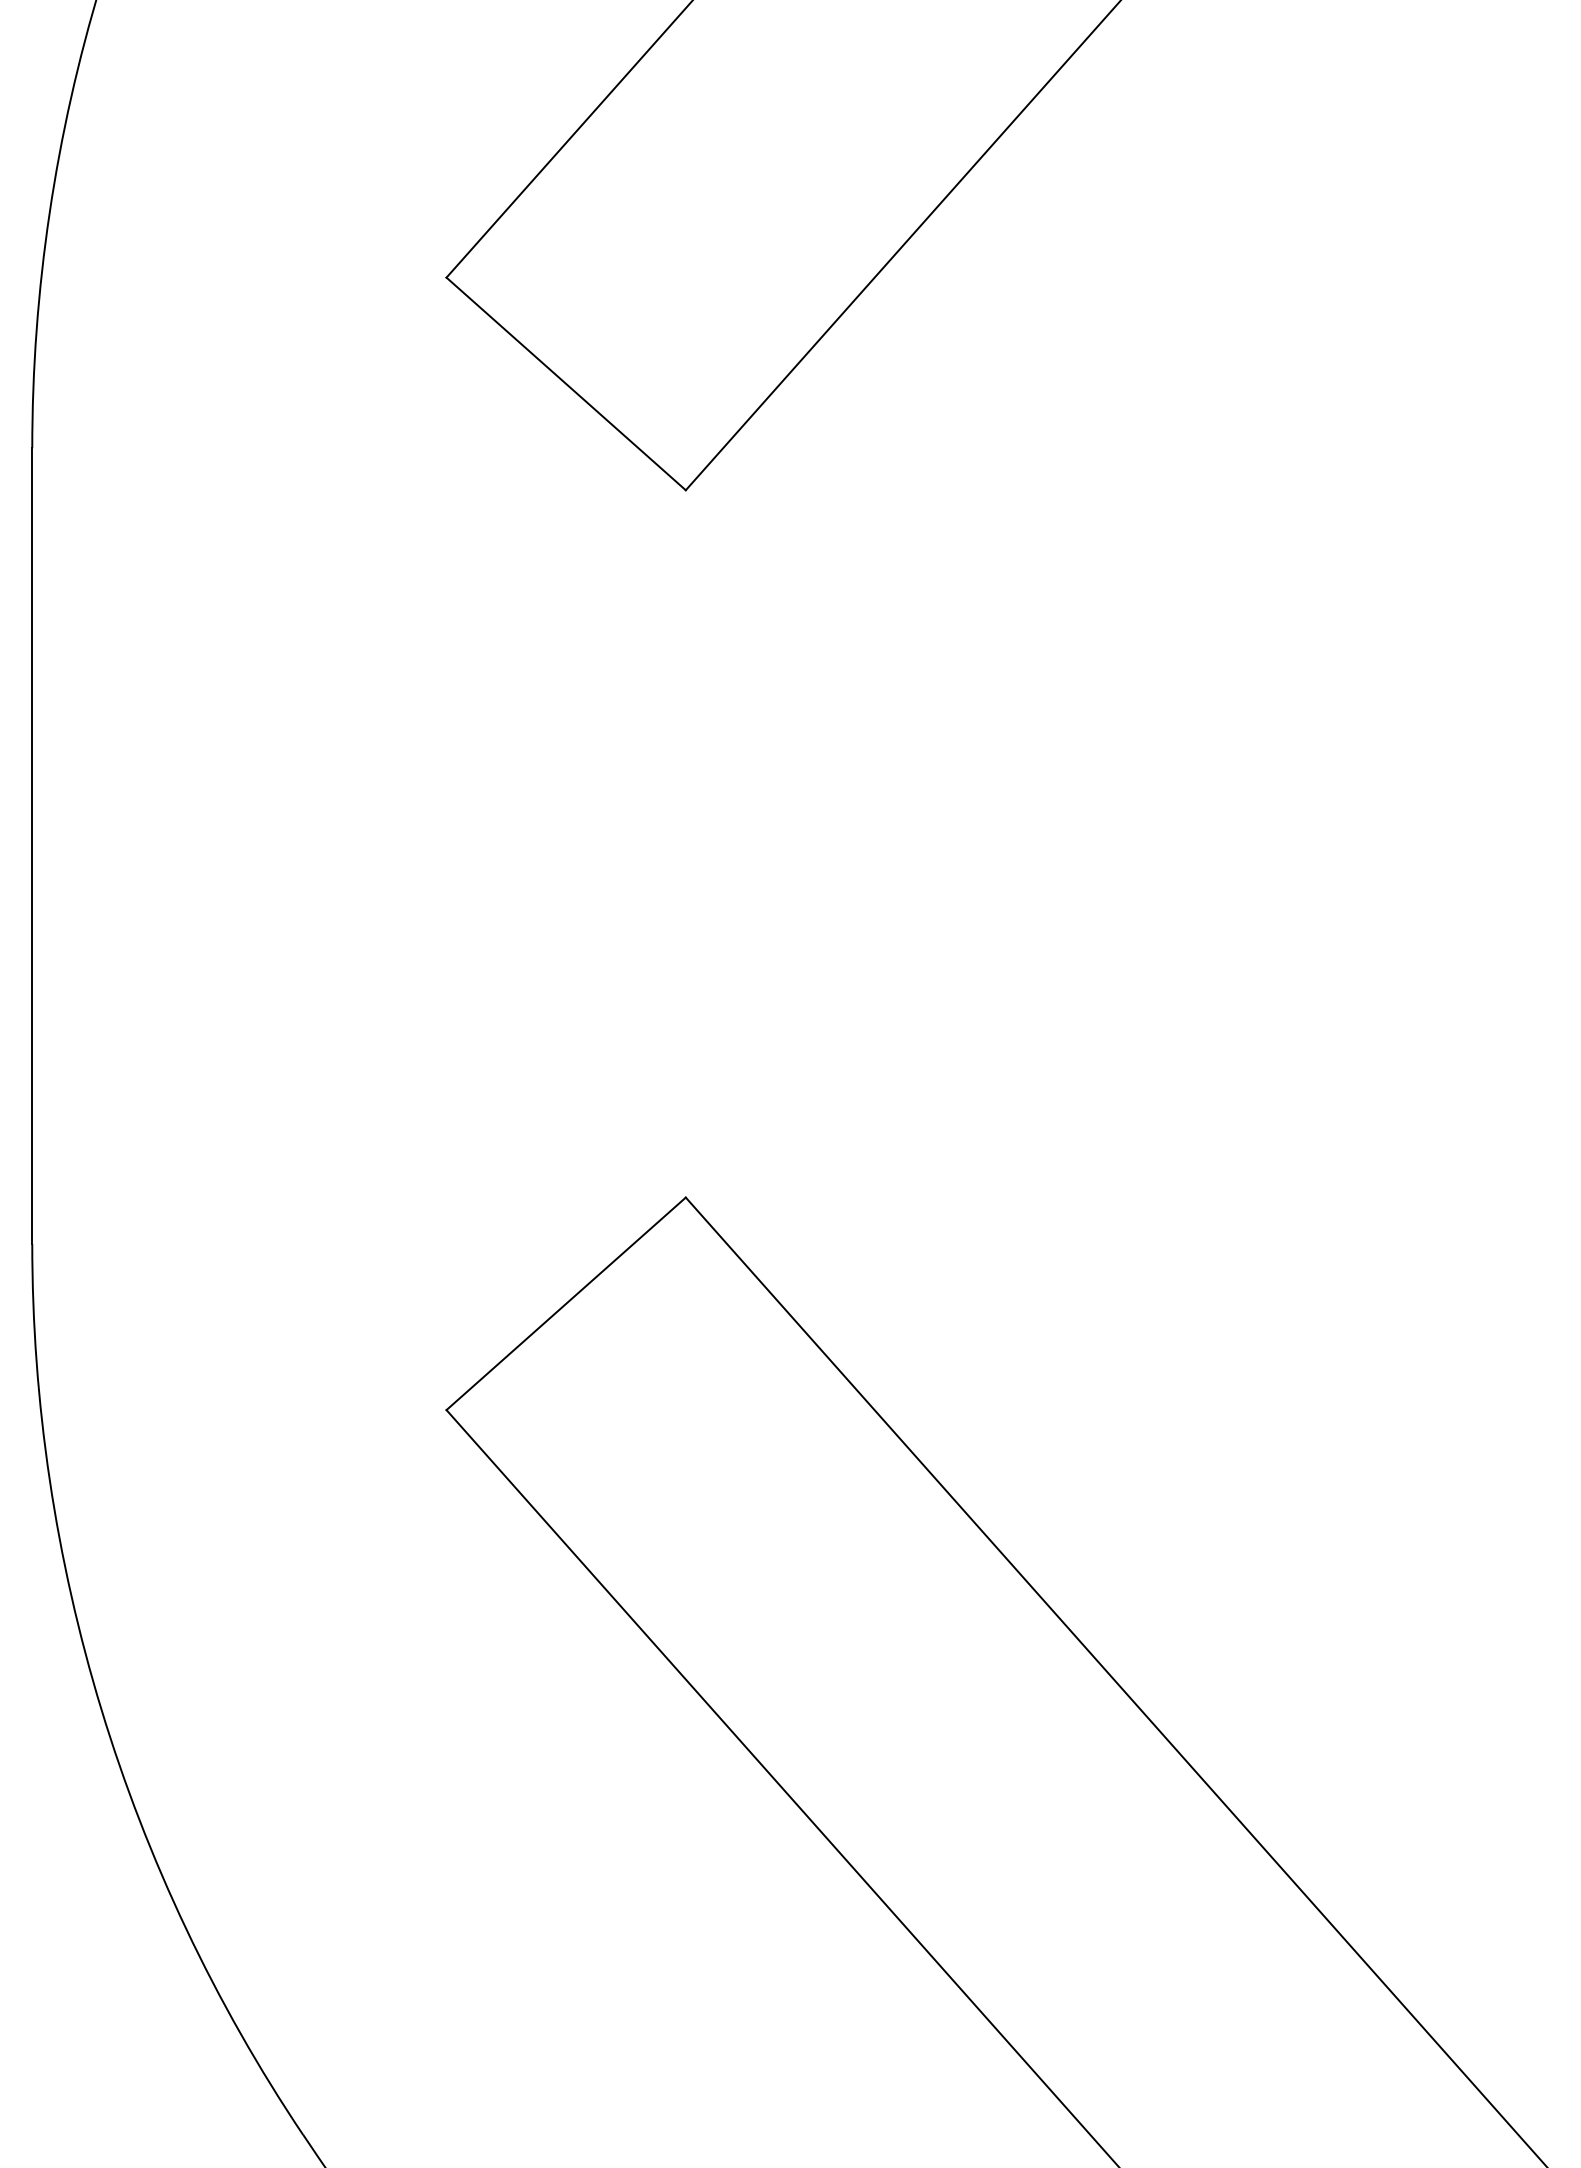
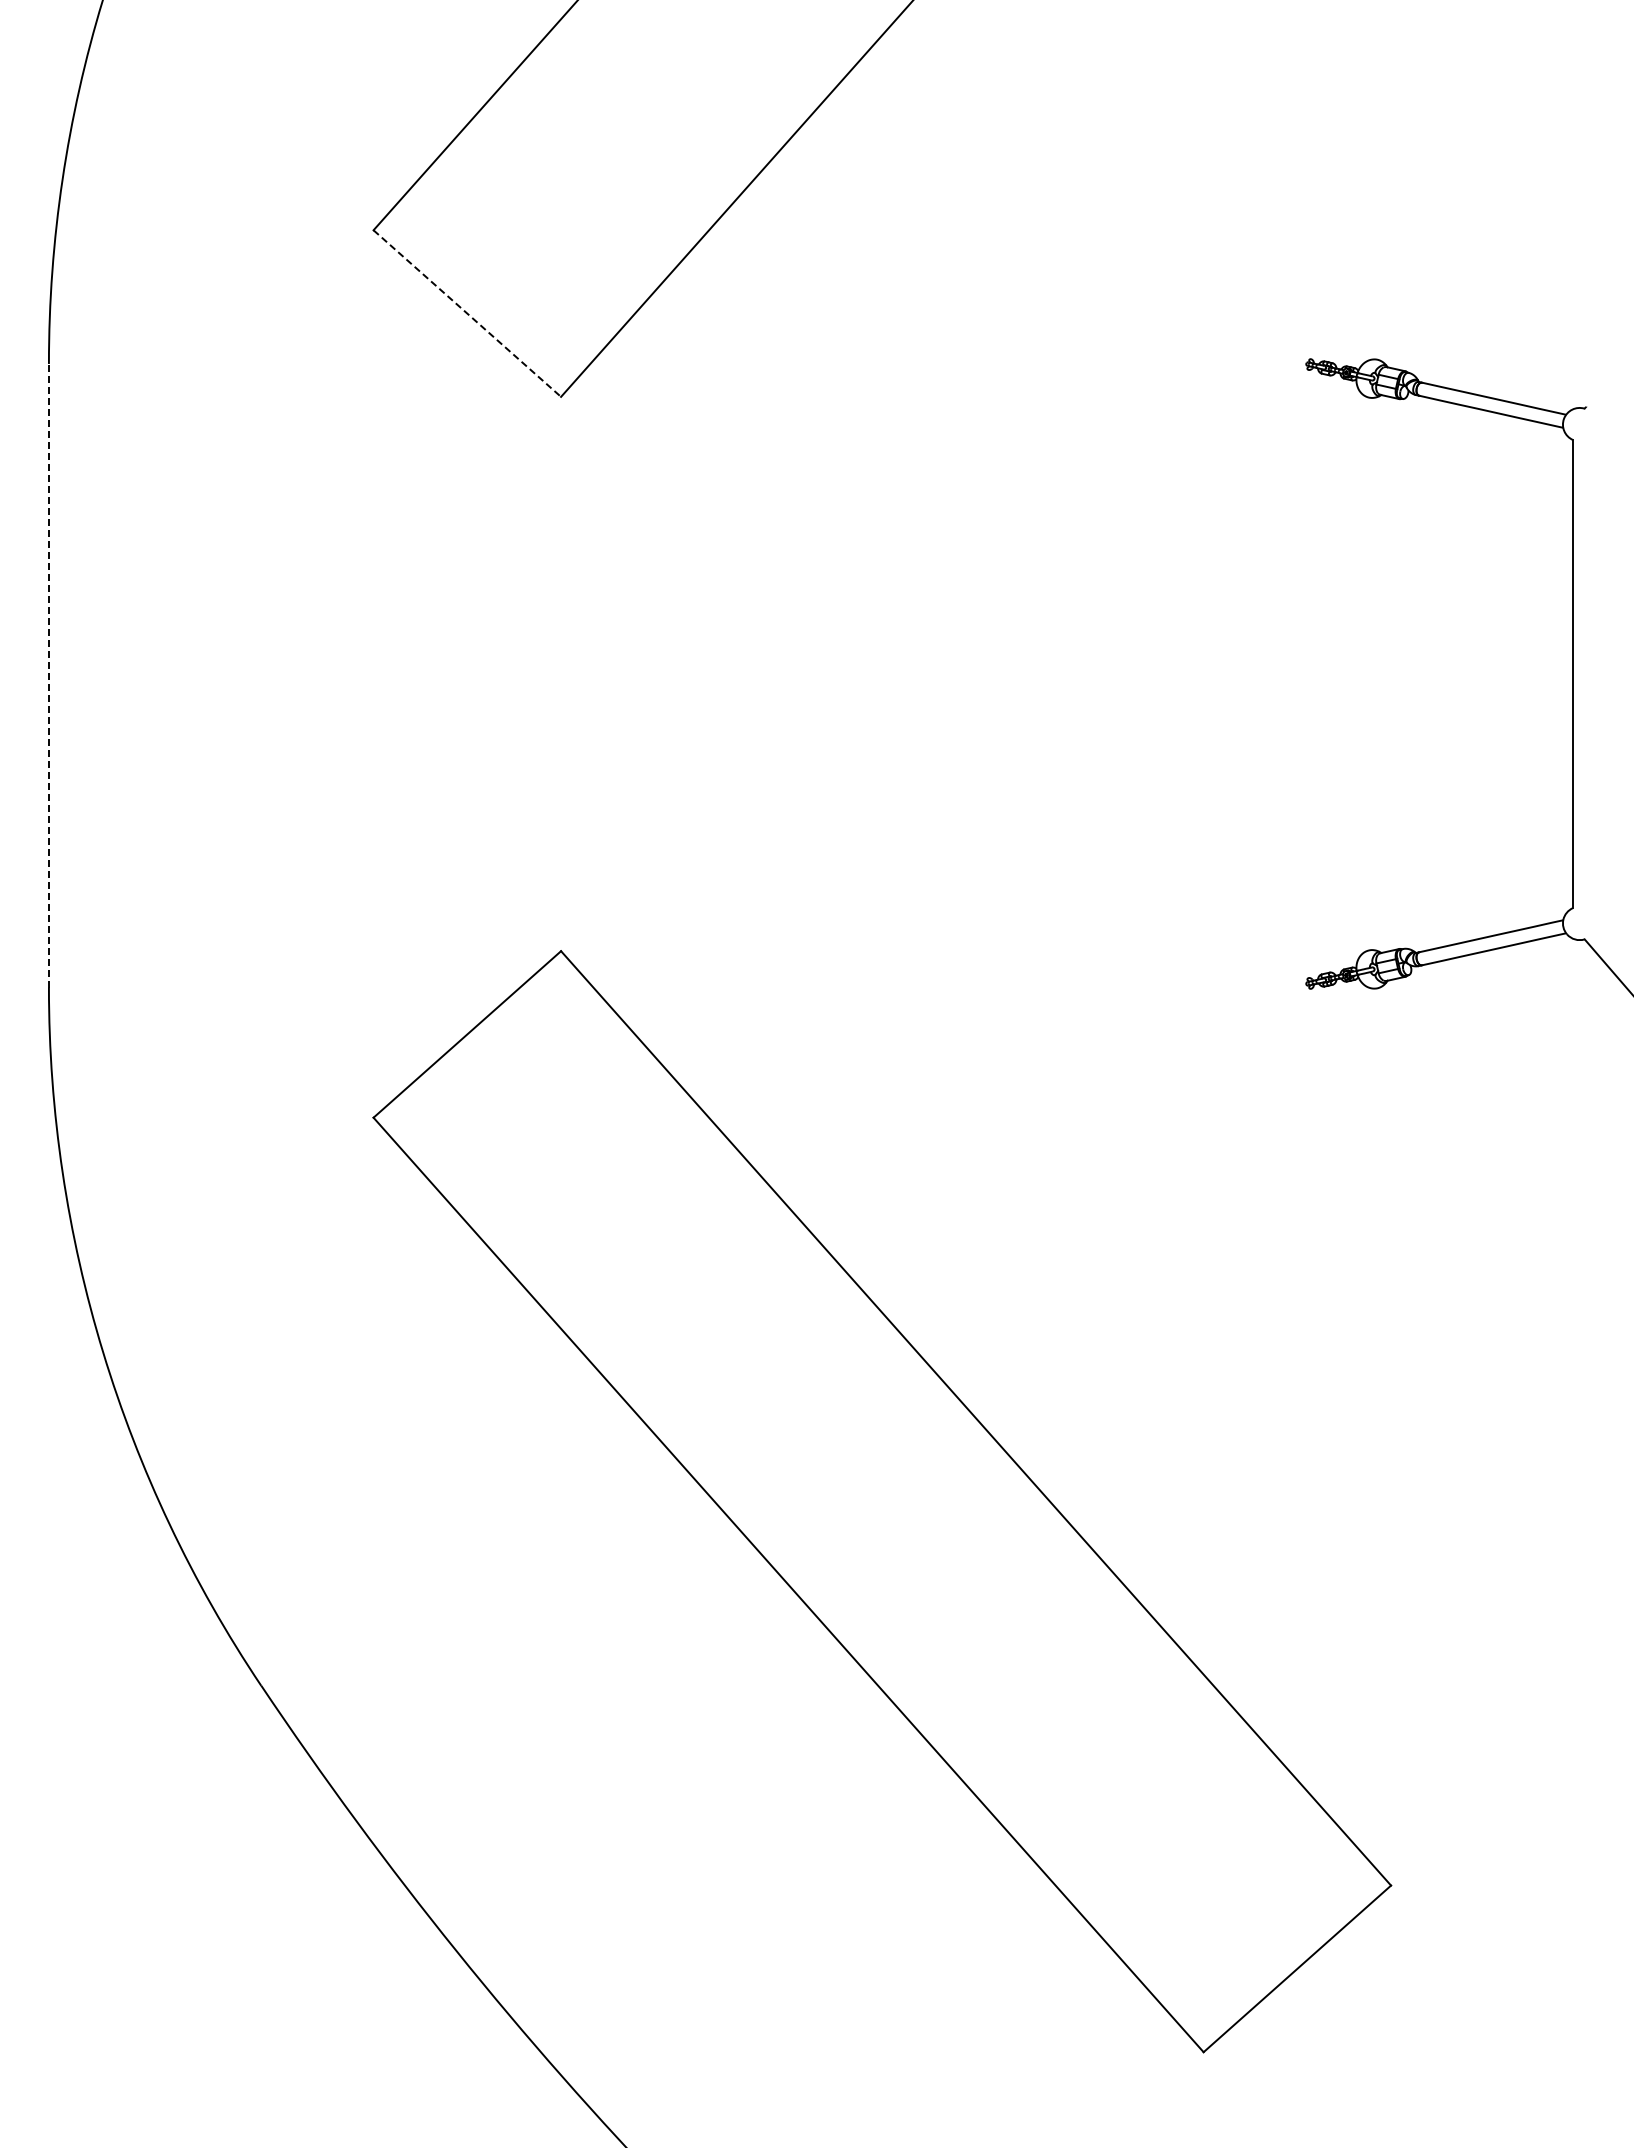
line: (566, 383) -> (467, 313), solid -> dashed
line: (31, 845) -> (48, 675), solid -> dashed

